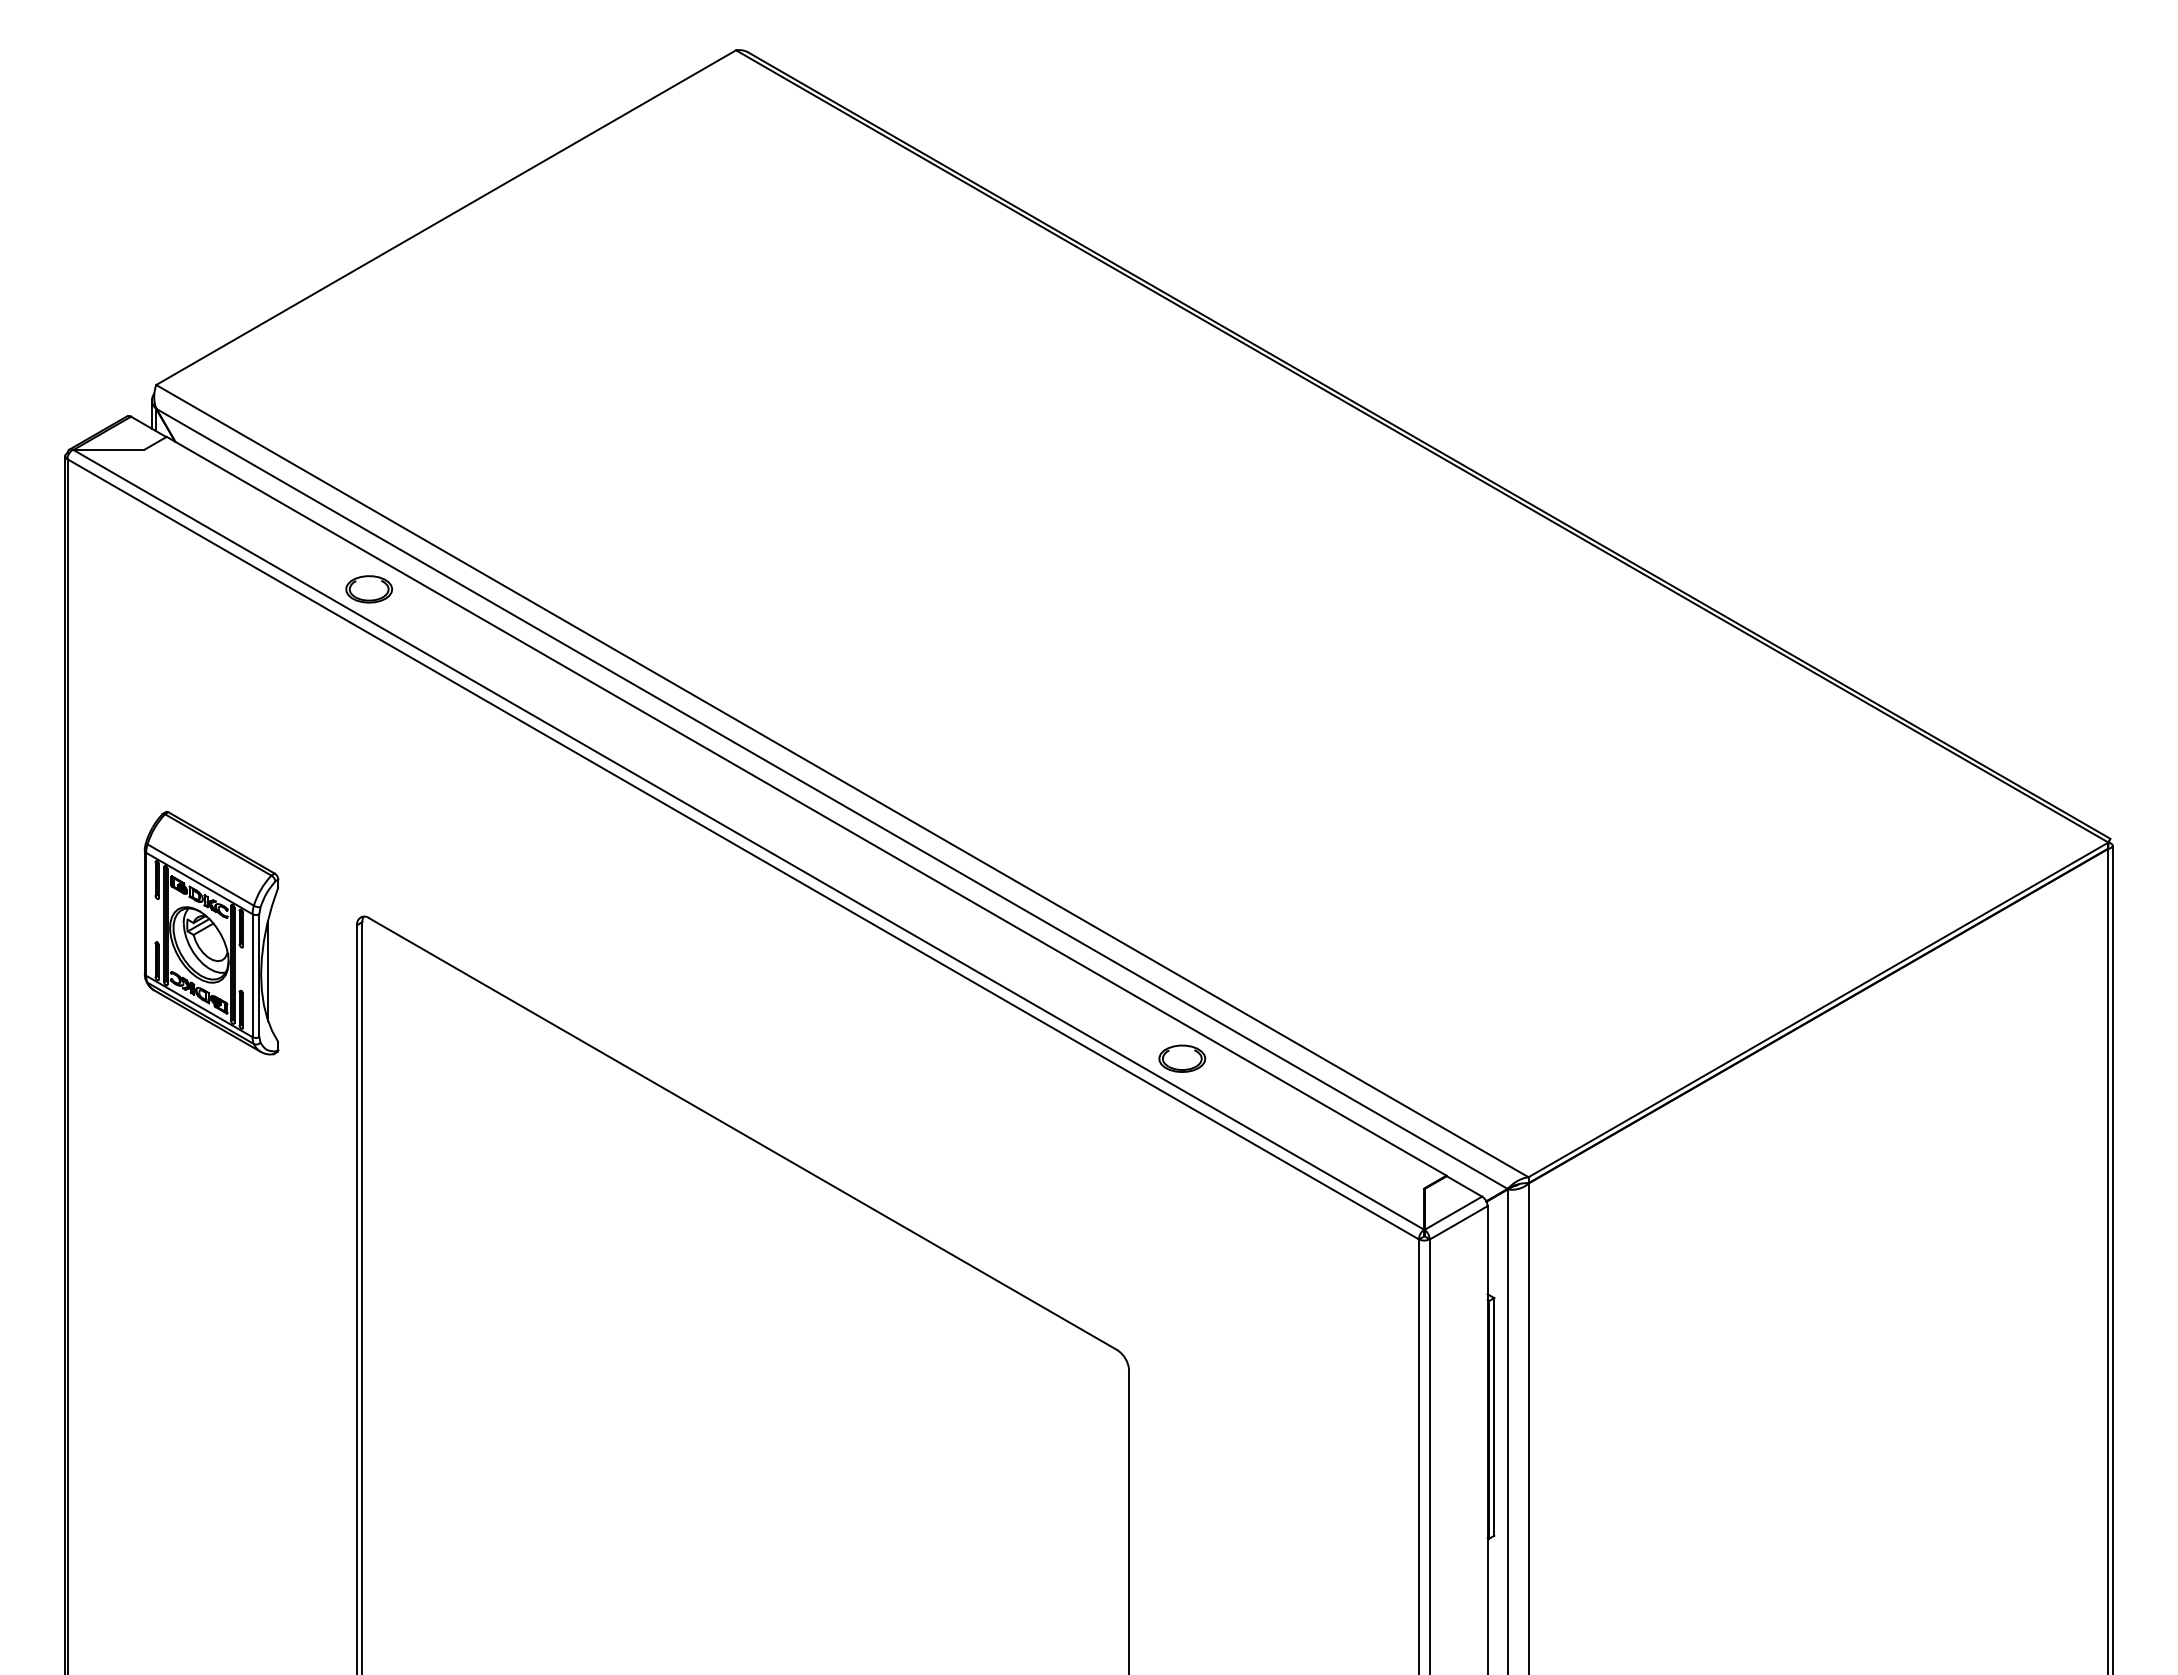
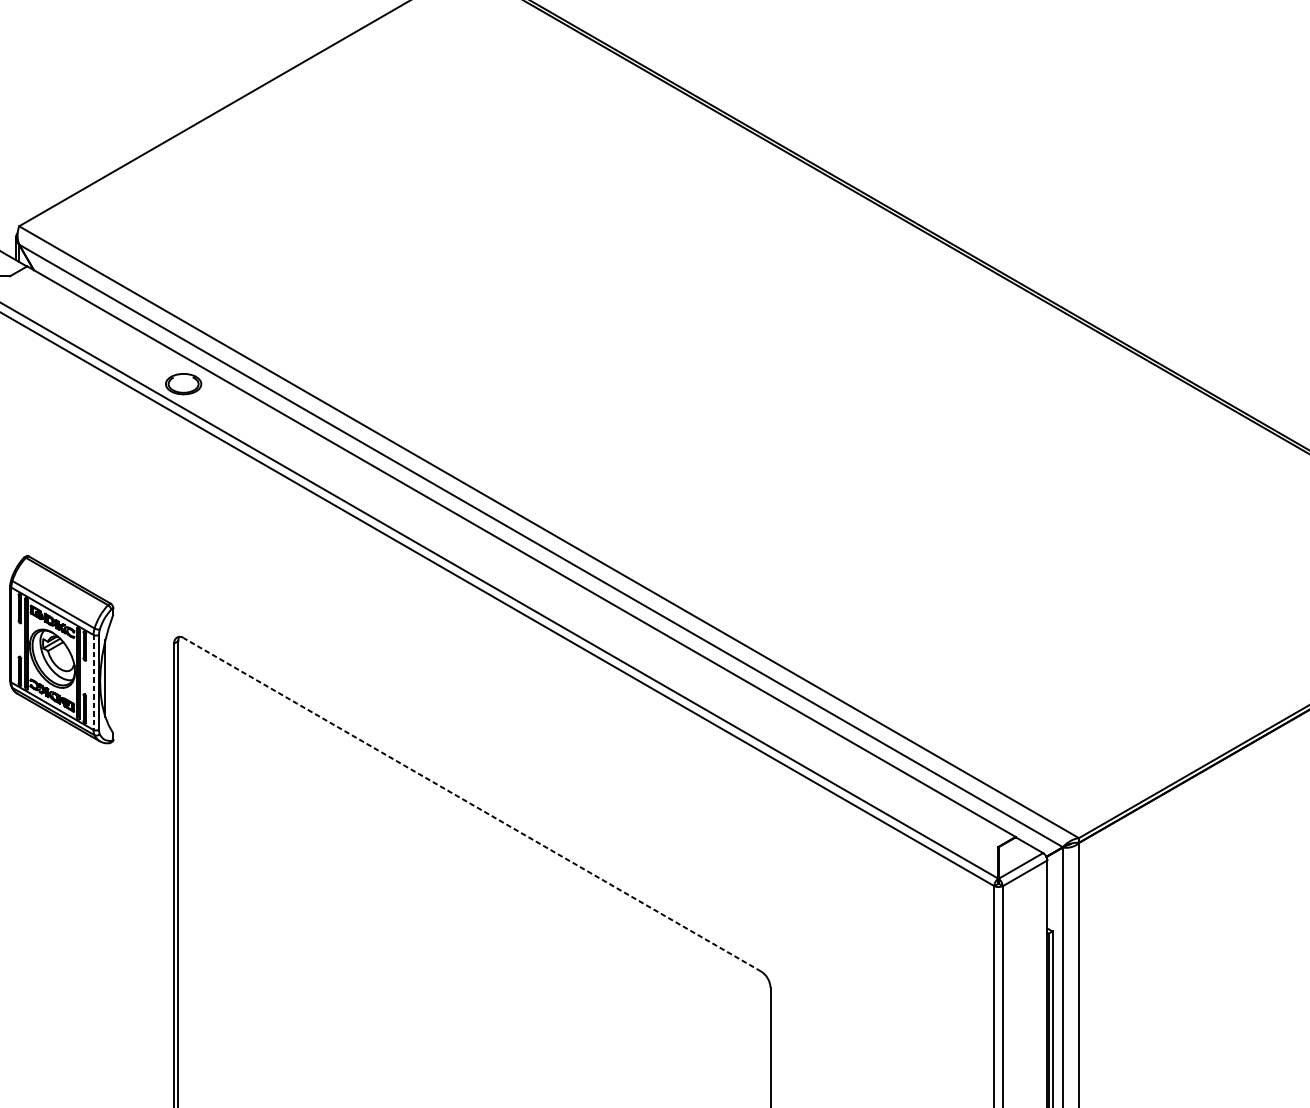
line: (252, 976) -> (93, 683), solid -> dashed
part: (1182, 1058) -> (811, 746), removed
line: (743, 1134) -> (472, 805), solid -> dashed

